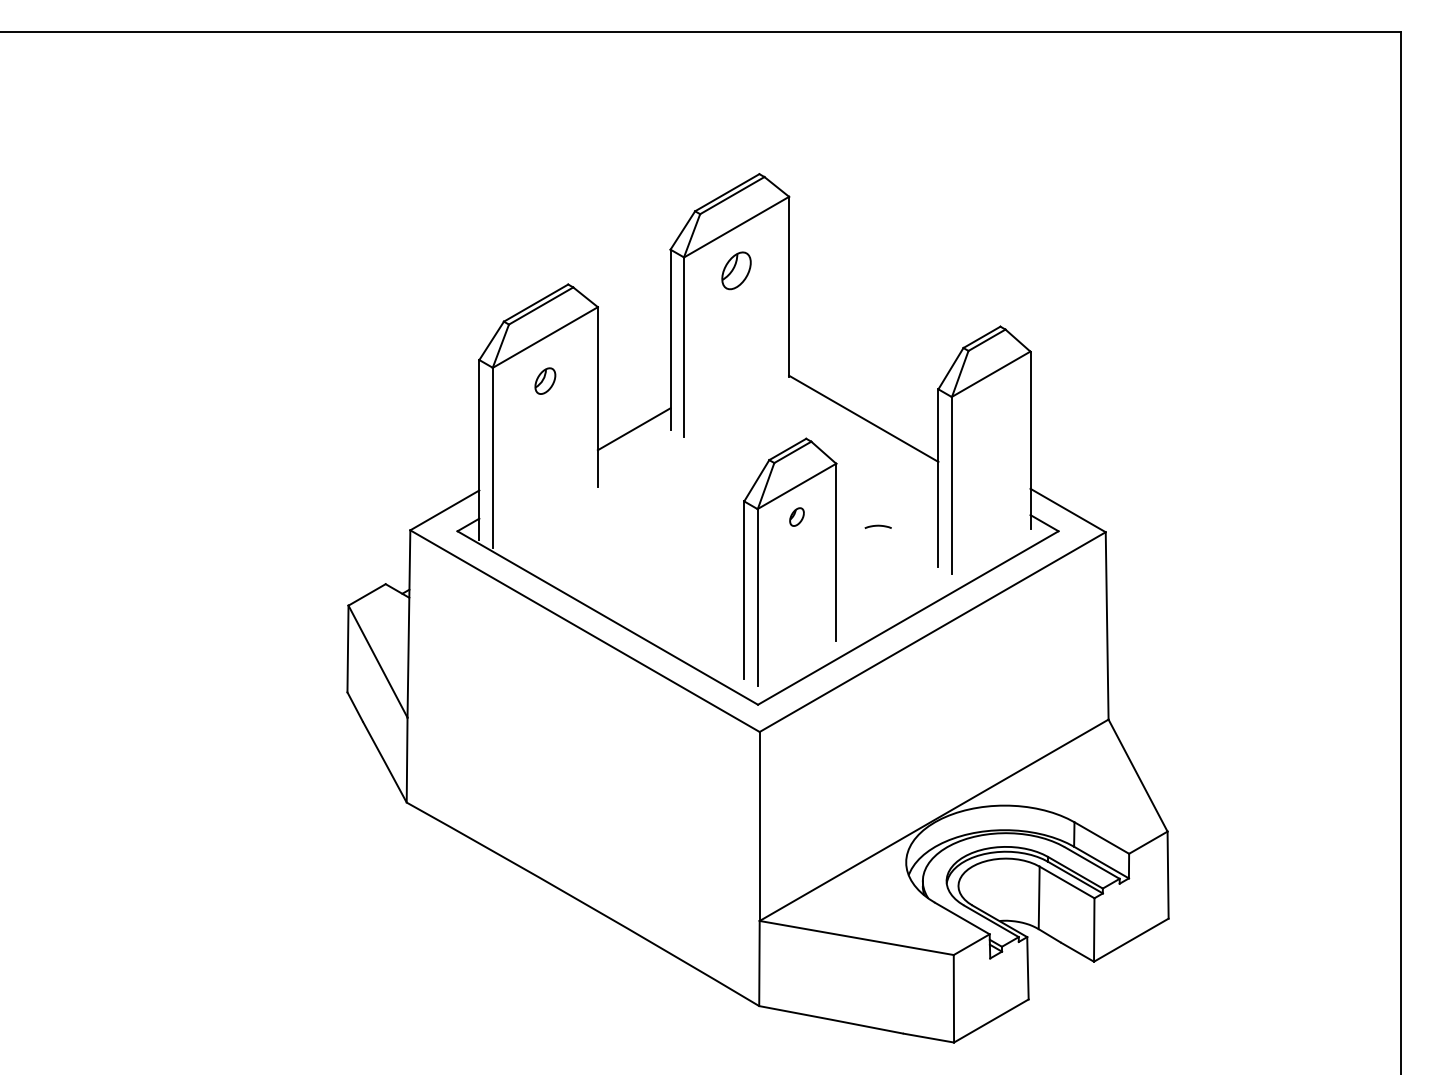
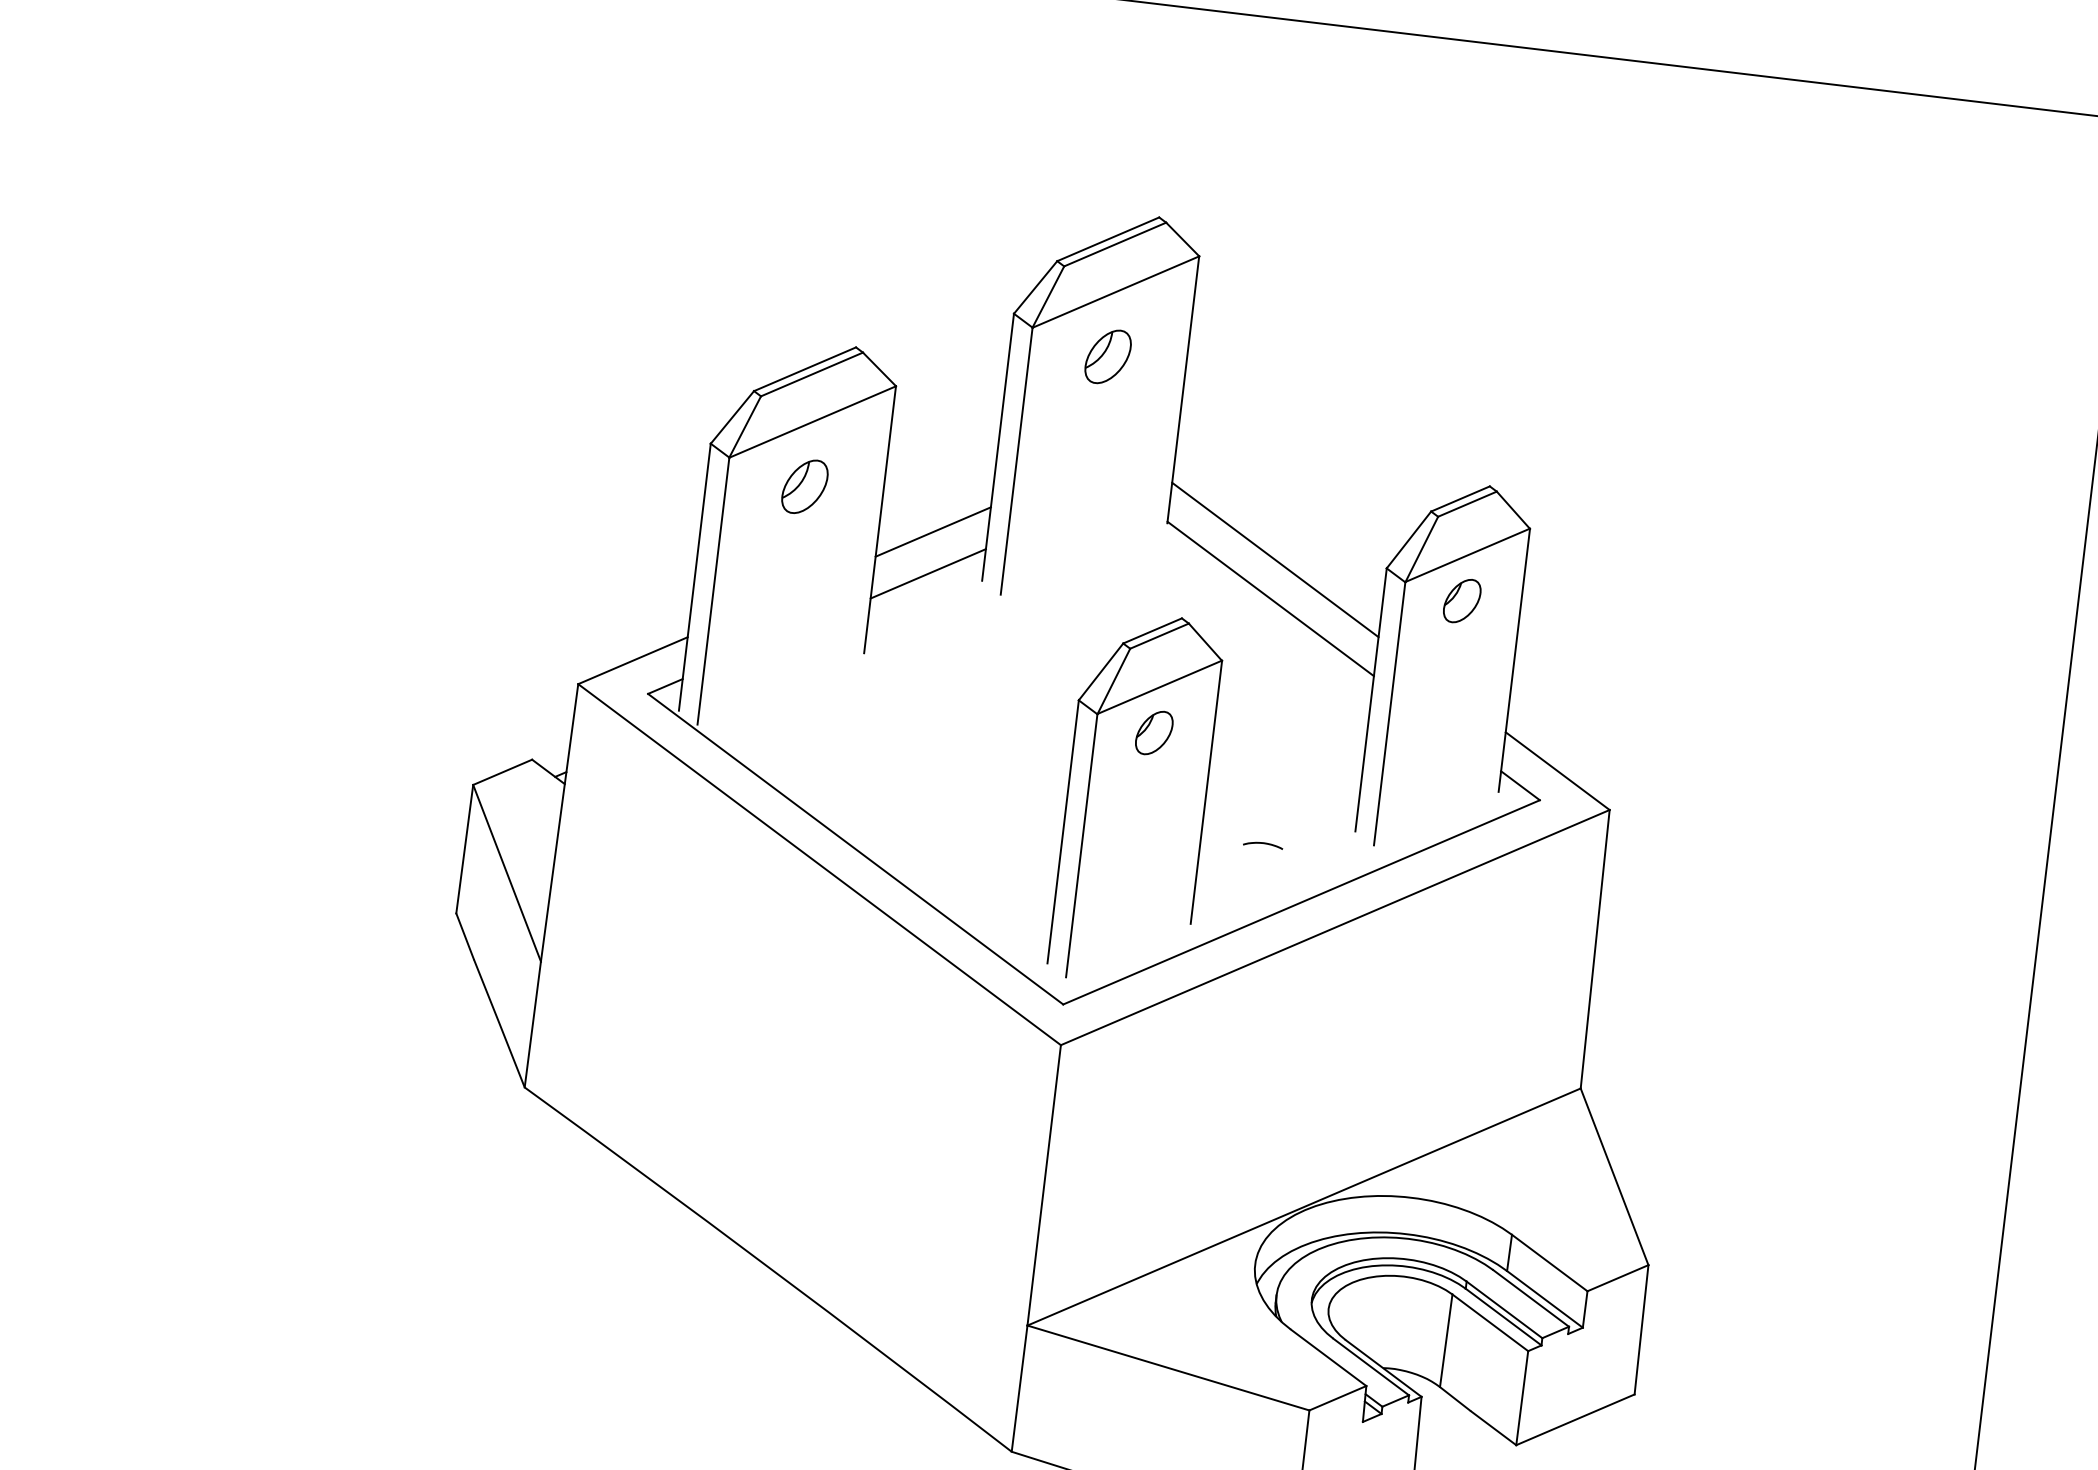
part: (545, 380) -> (805, 485), size x1.43
line: (863, 392) -> (1274, 559), added
line: (633, 401) -> (932, 532), added
part: (990, 404) -> (1461, 600), added
part: (796, 516) -> (1153, 731), size x1.67
curve: (877, 526) -> (1262, 844), moved

